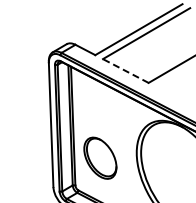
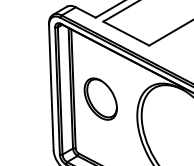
line: (125, 71) -> (126, 34), dashed -> solid
part: (100, 157) -> (100, 98), moved

